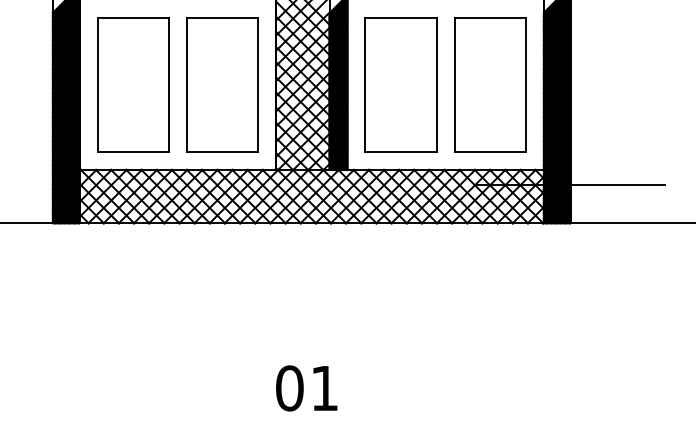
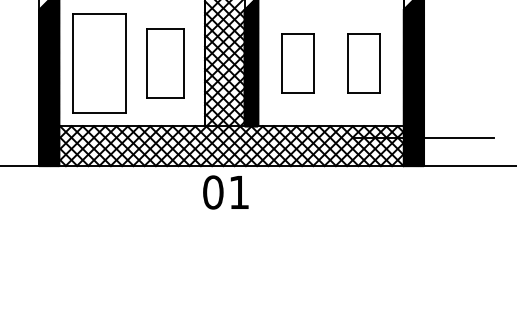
part: (222, 85) -> (165, 63), size x0.7
part: (400, 85) -> (297, 63), size x0.6
part: (490, 85) -> (364, 63), size x0.6
text: (306, 388) -> (225, 192), moved

